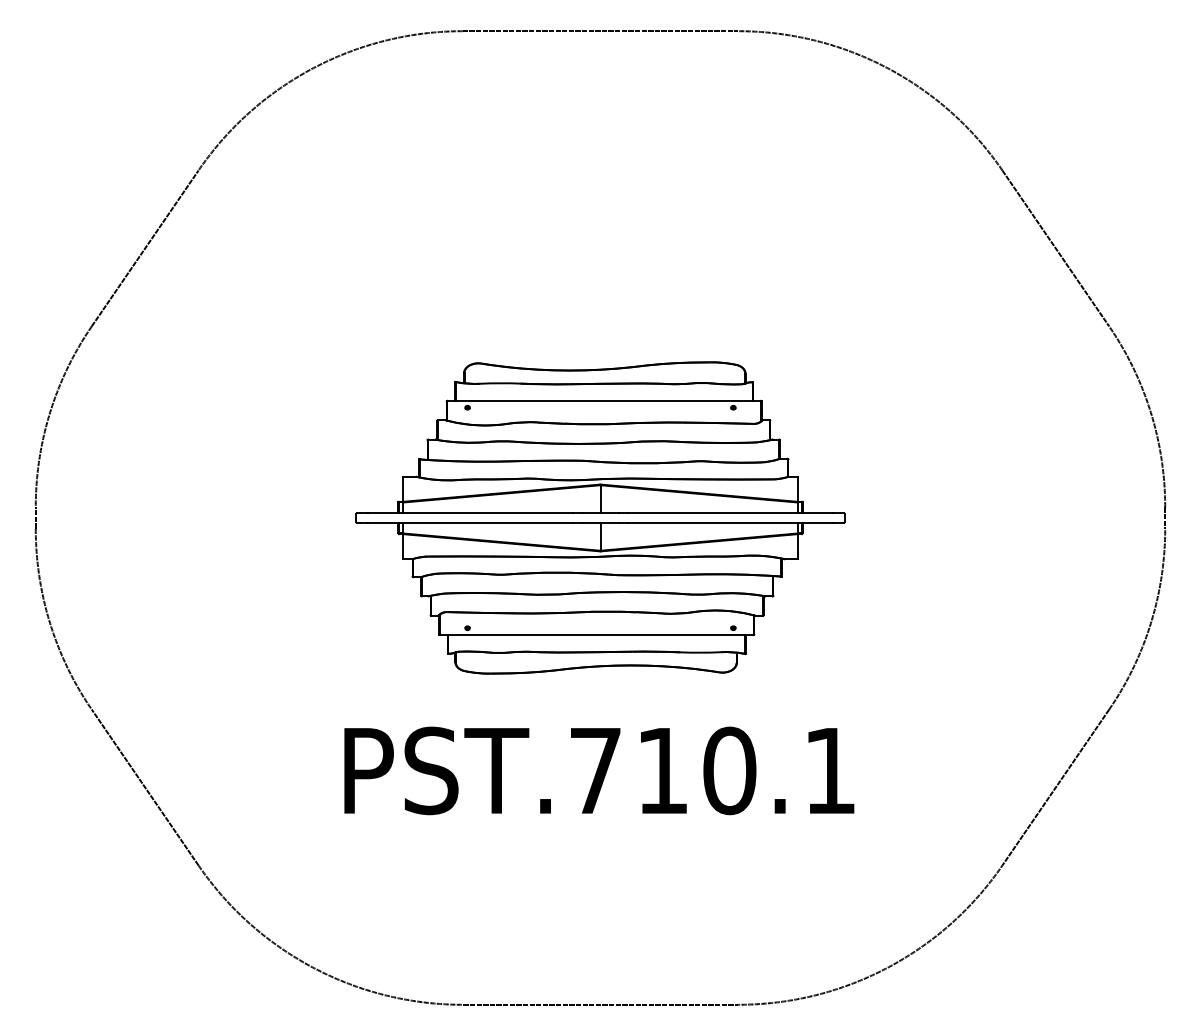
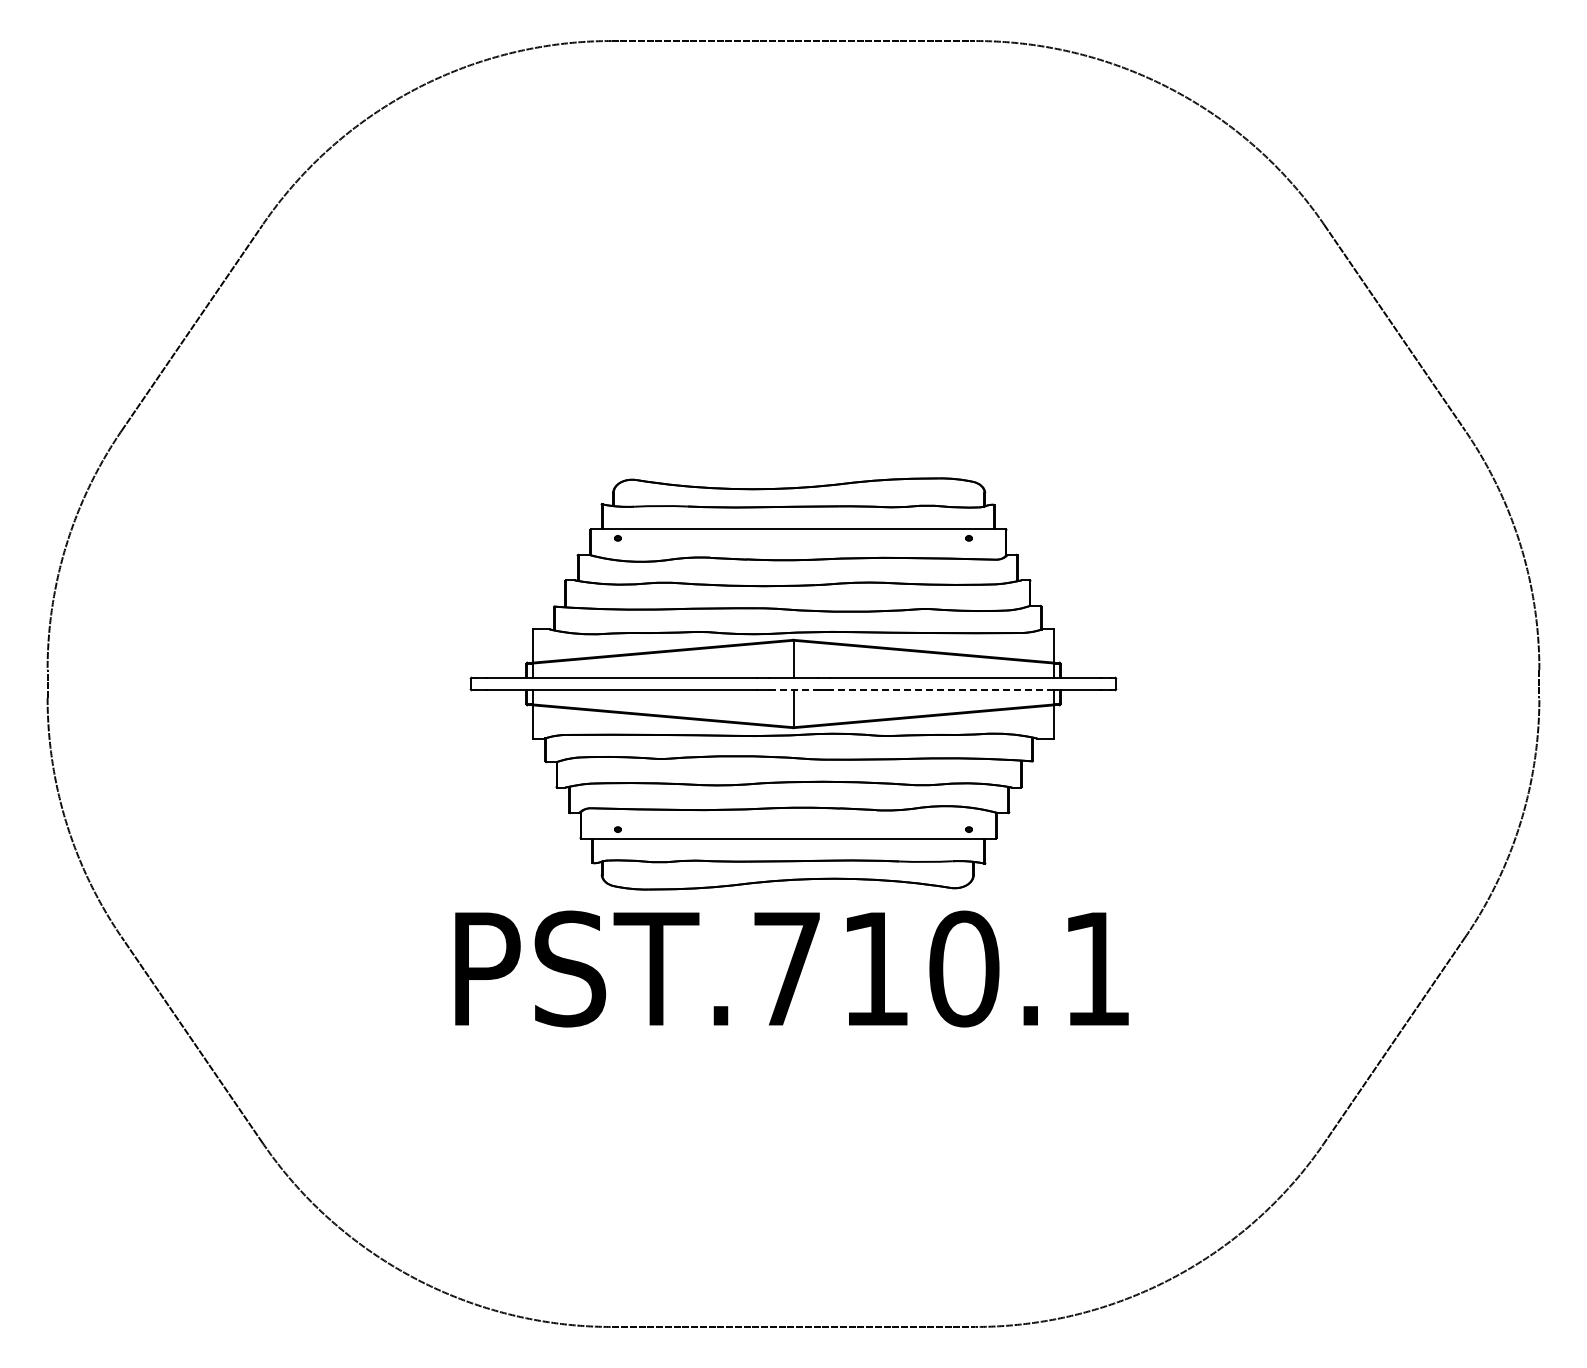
line: (600, 522) -> (793, 690), solid -> dashed
line: (712, 522) -> (941, 690), solid -> dashed
text: (598, 770) -> (791, 968), moved

